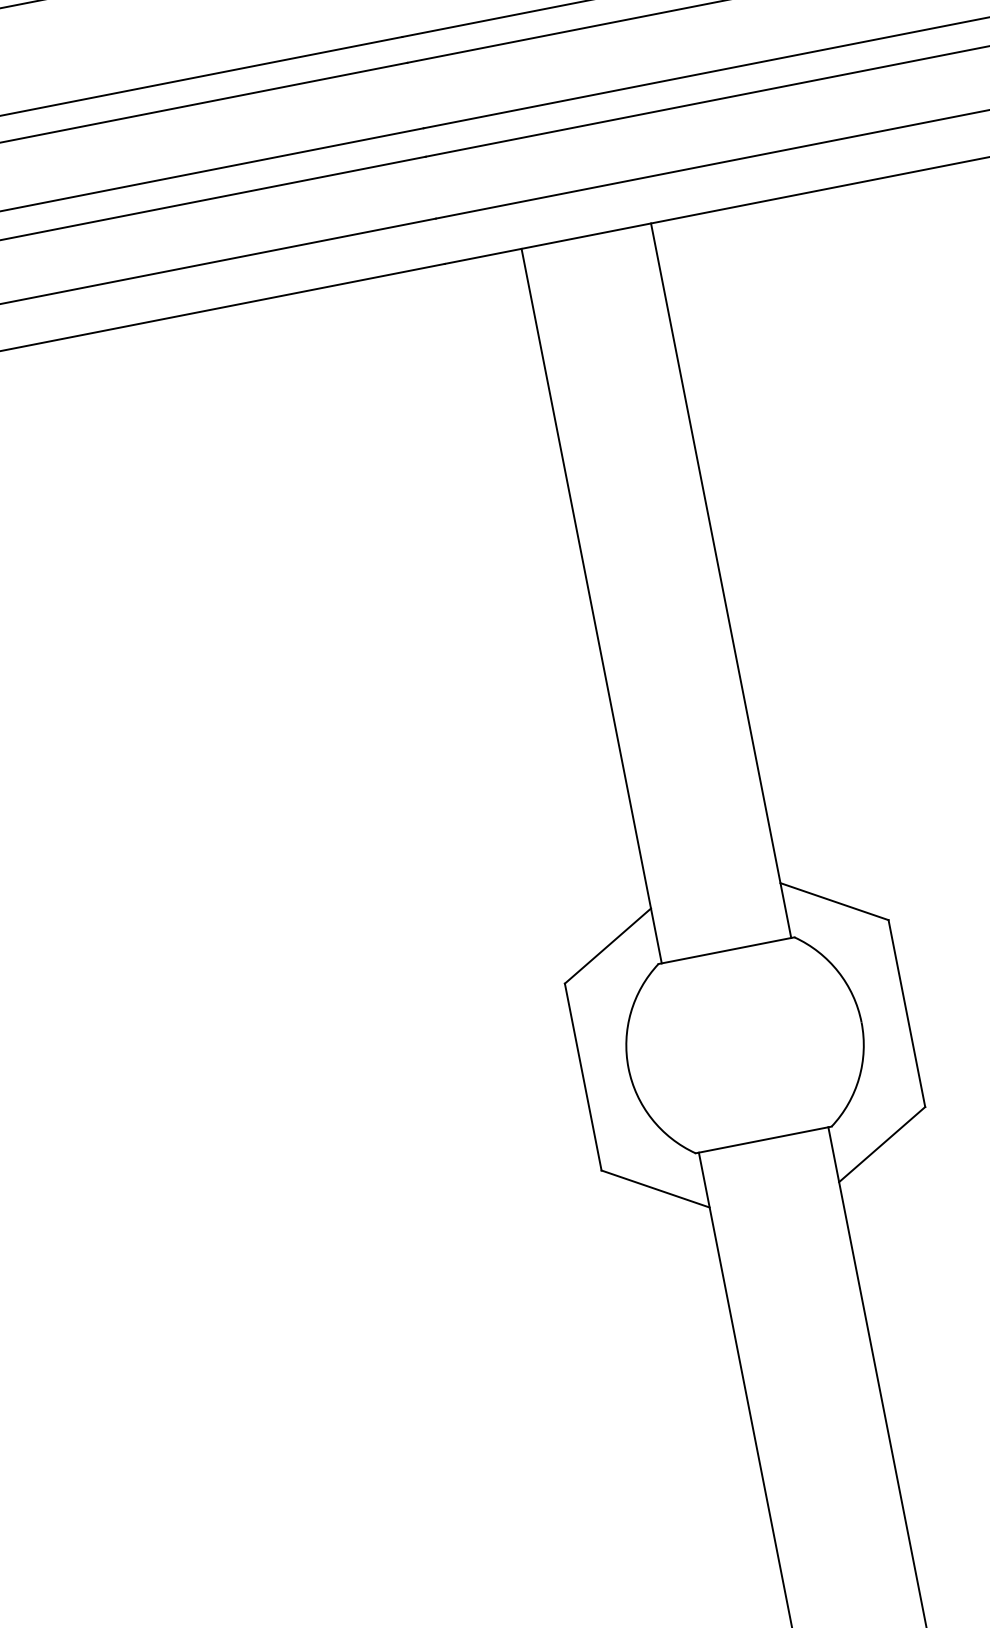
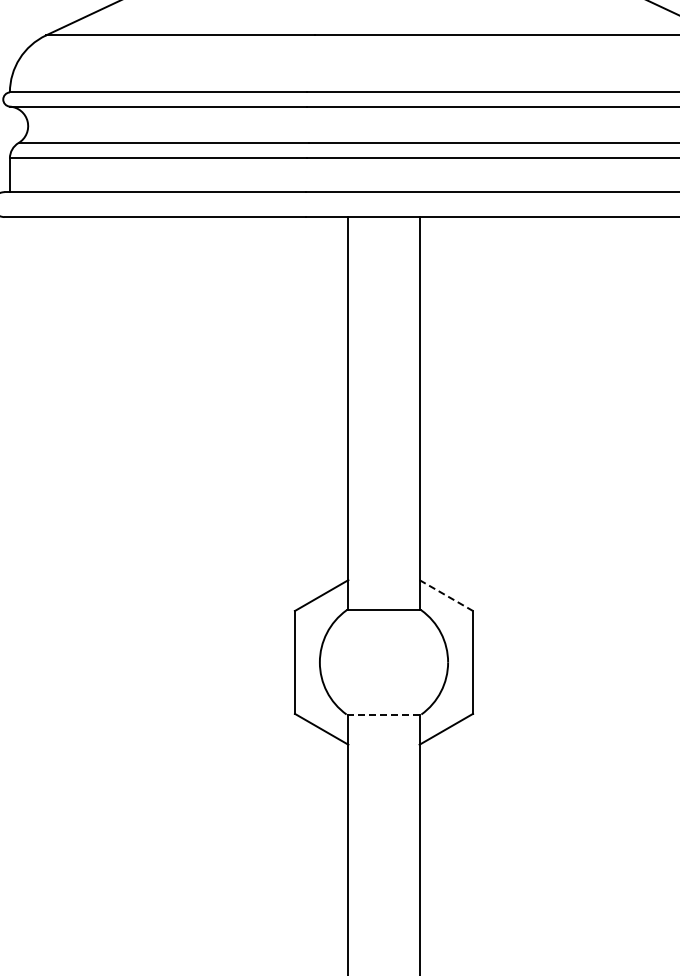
line: (834, 901) -> (446, 595), solid -> dashed
line: (764, 1139) -> (384, 714), solid -> dashed

